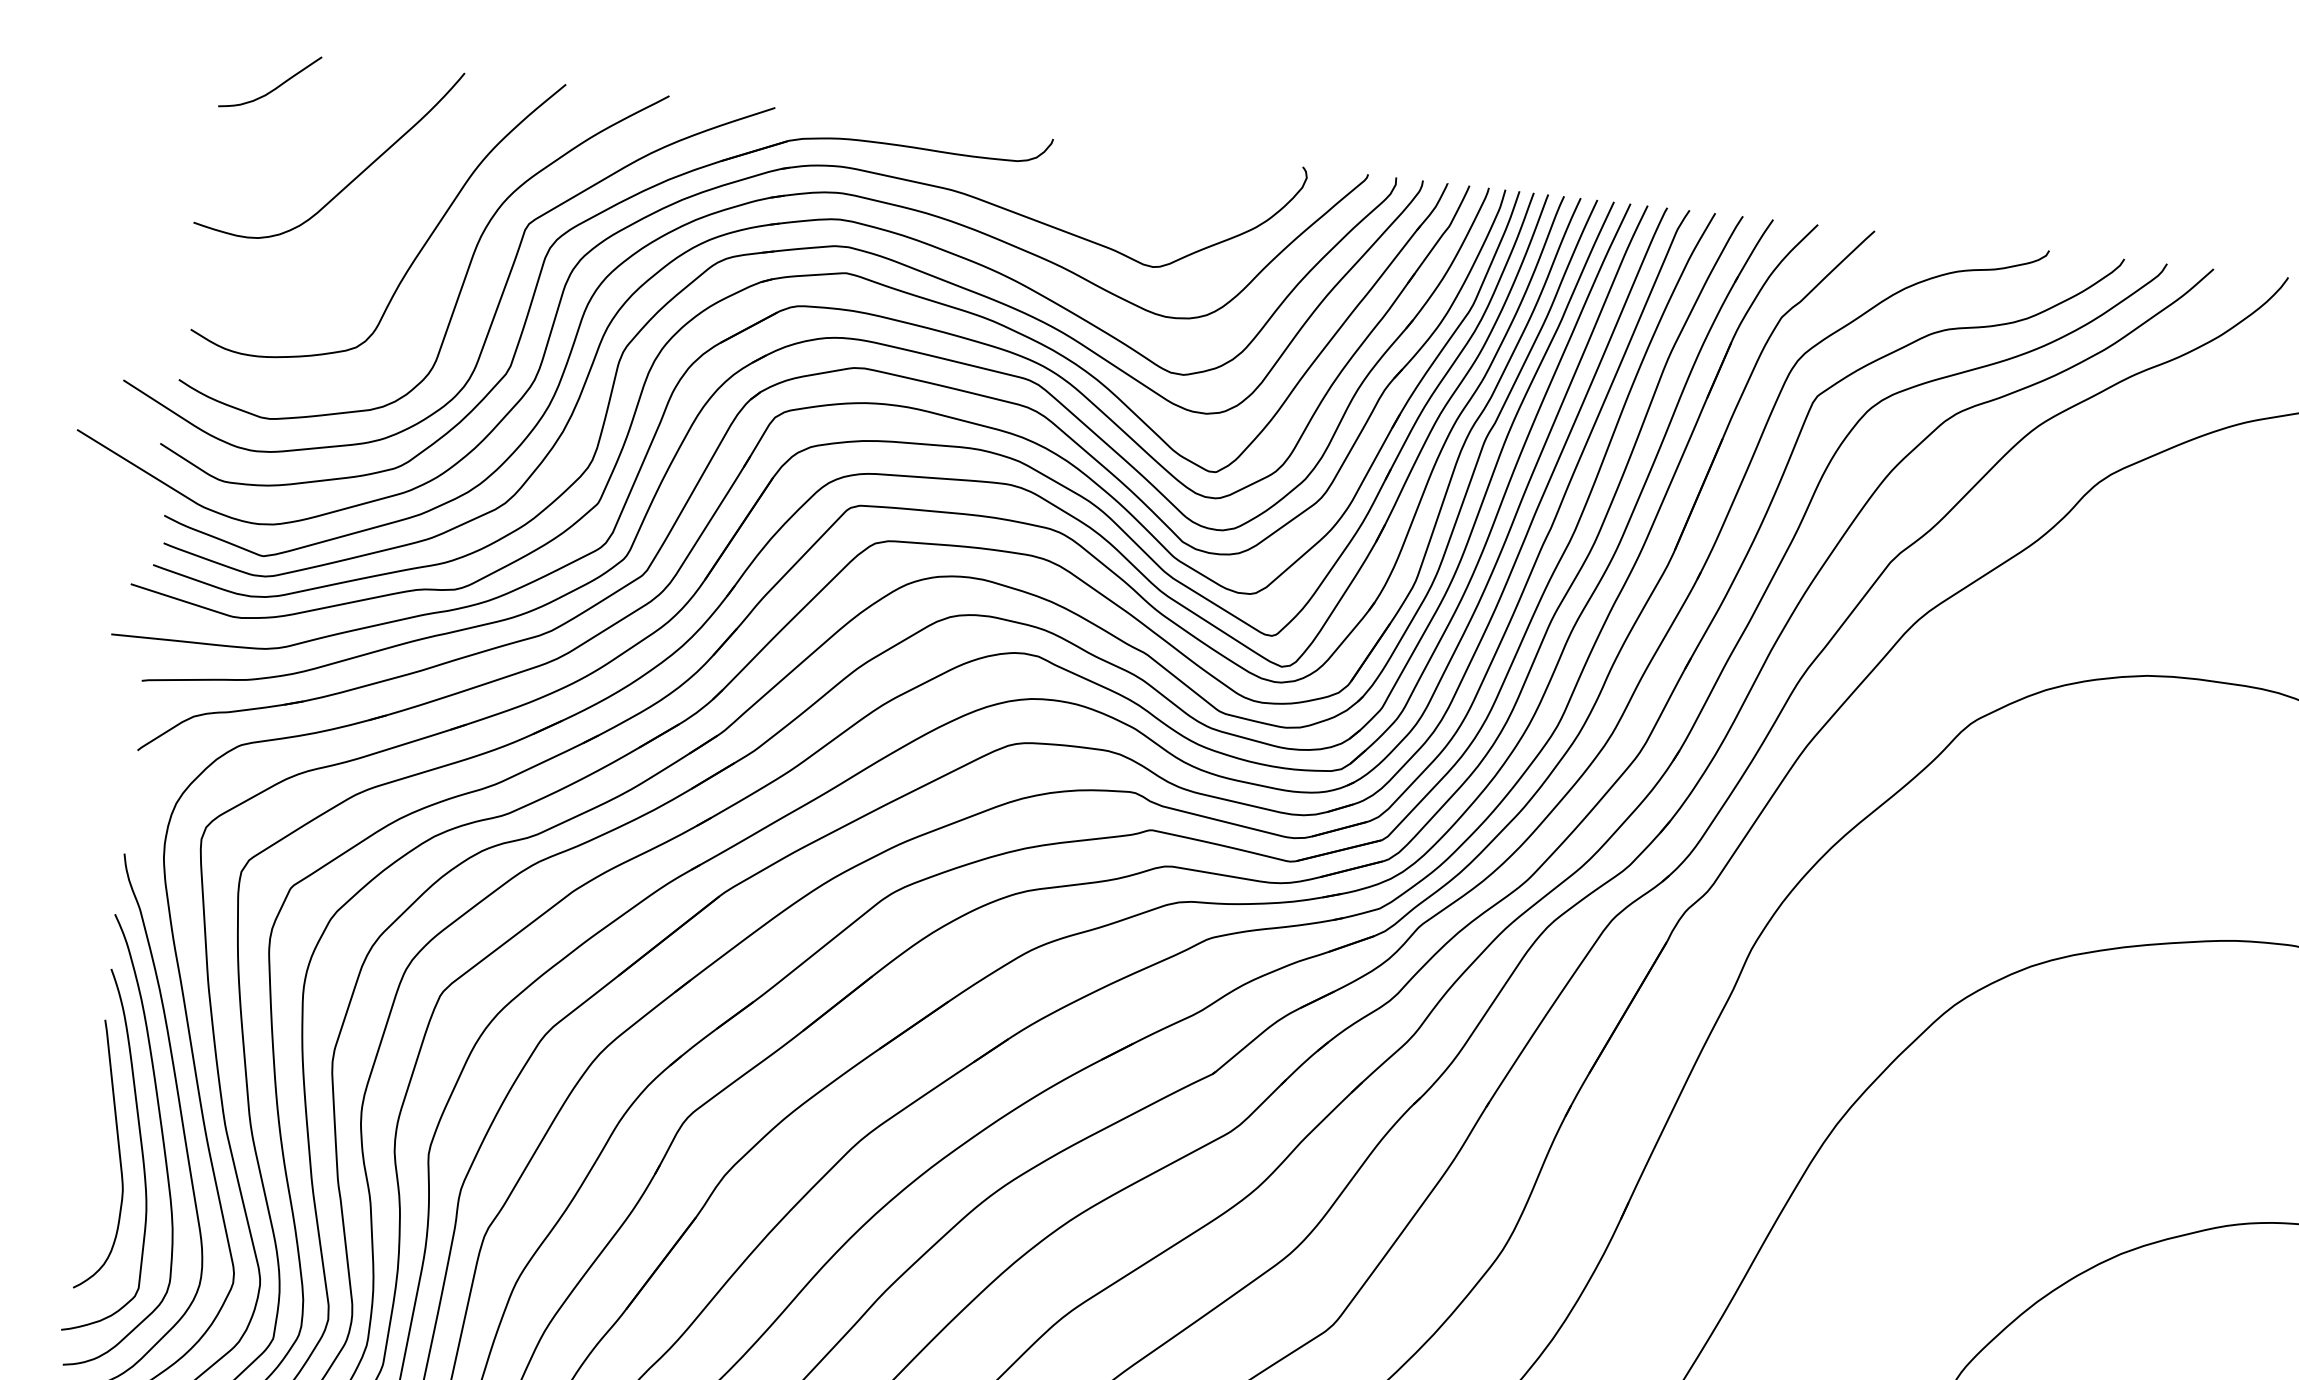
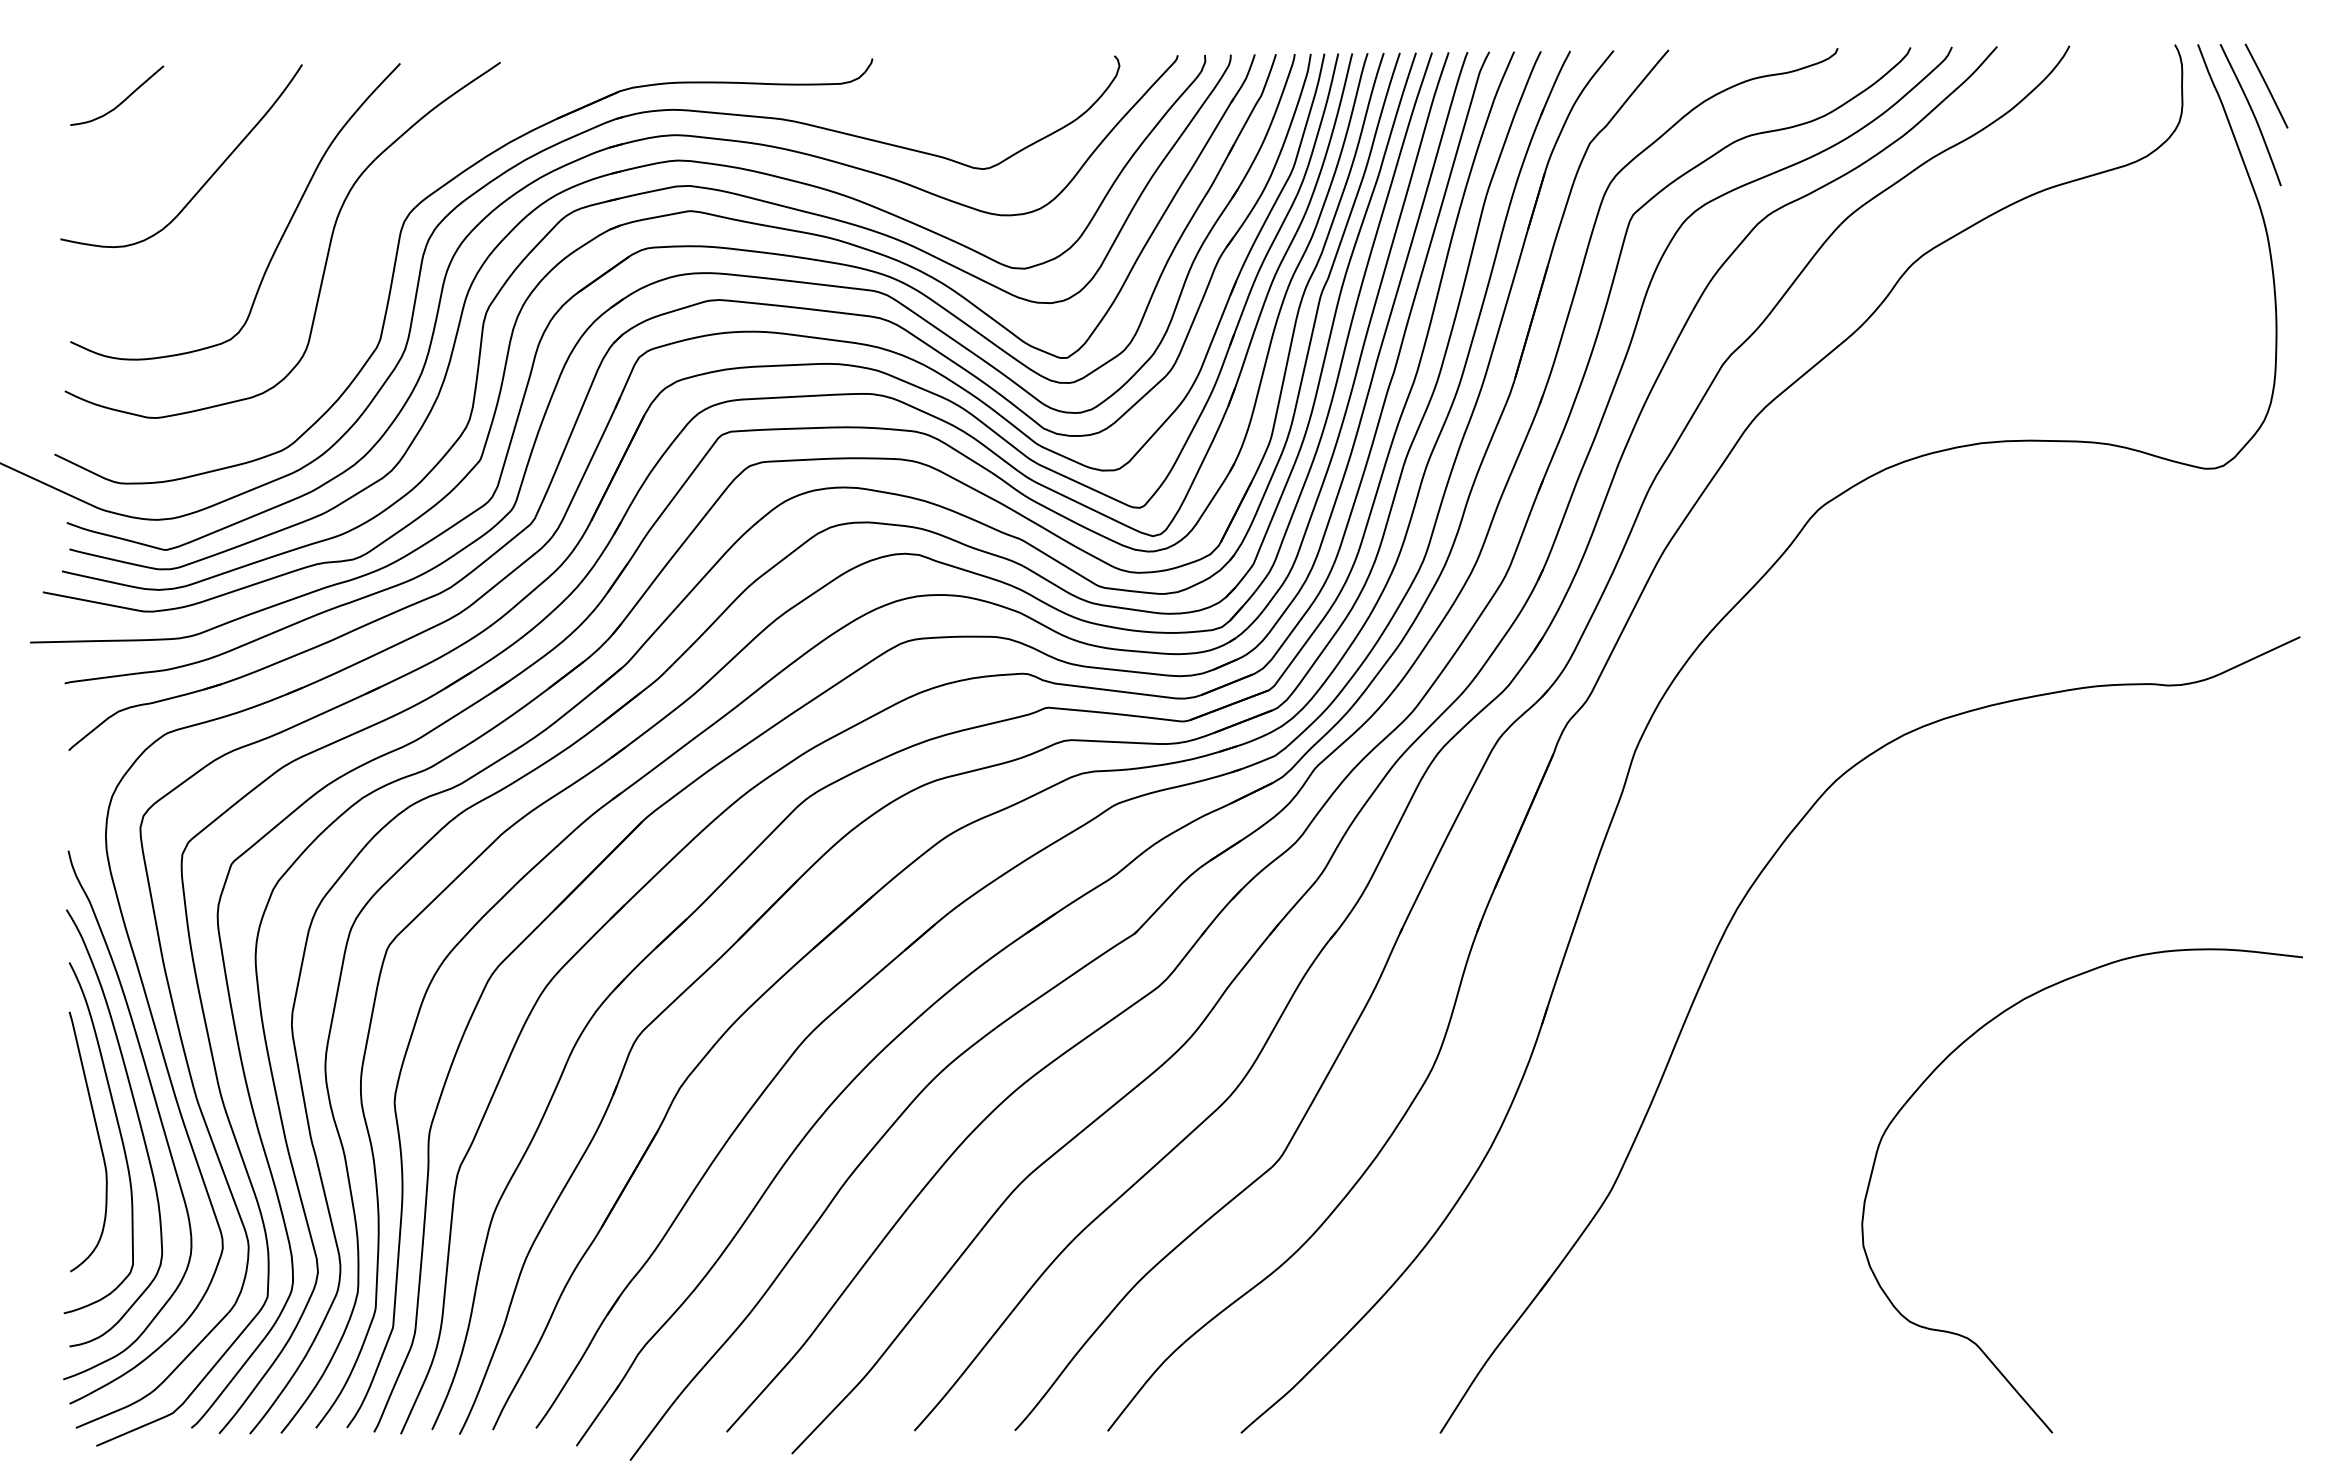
curve: (503, 287) -> (364, 264), removed

